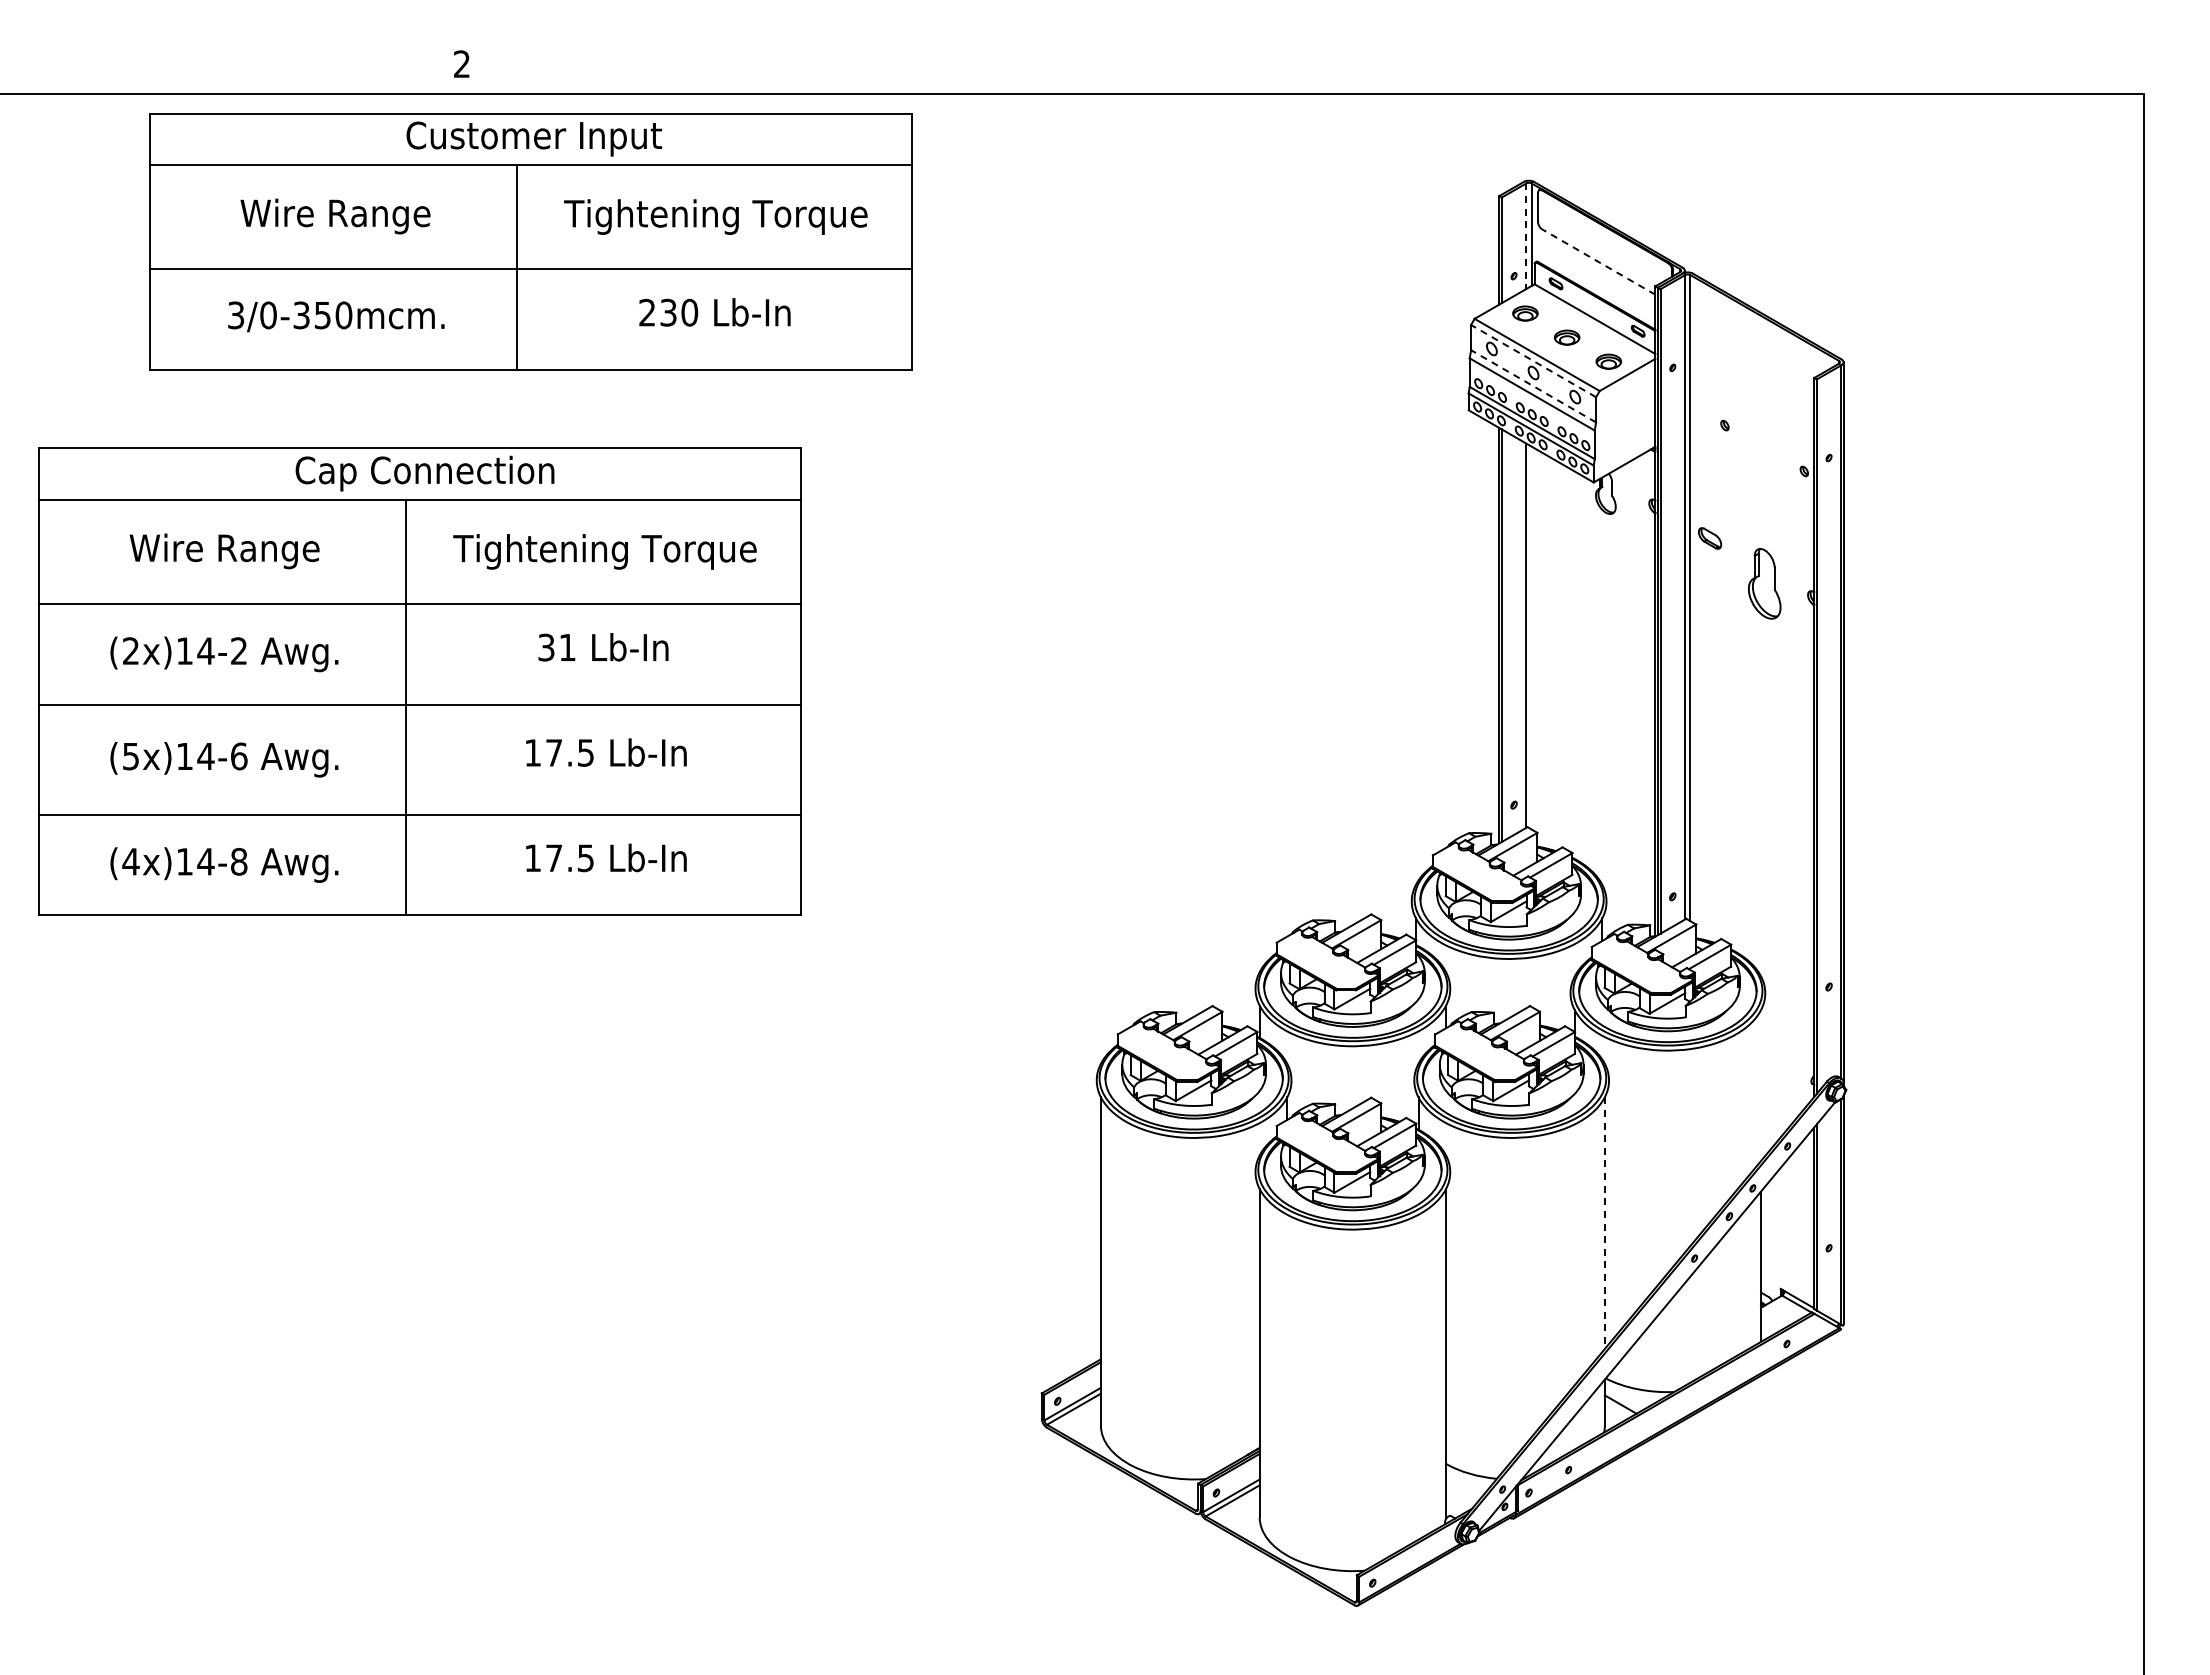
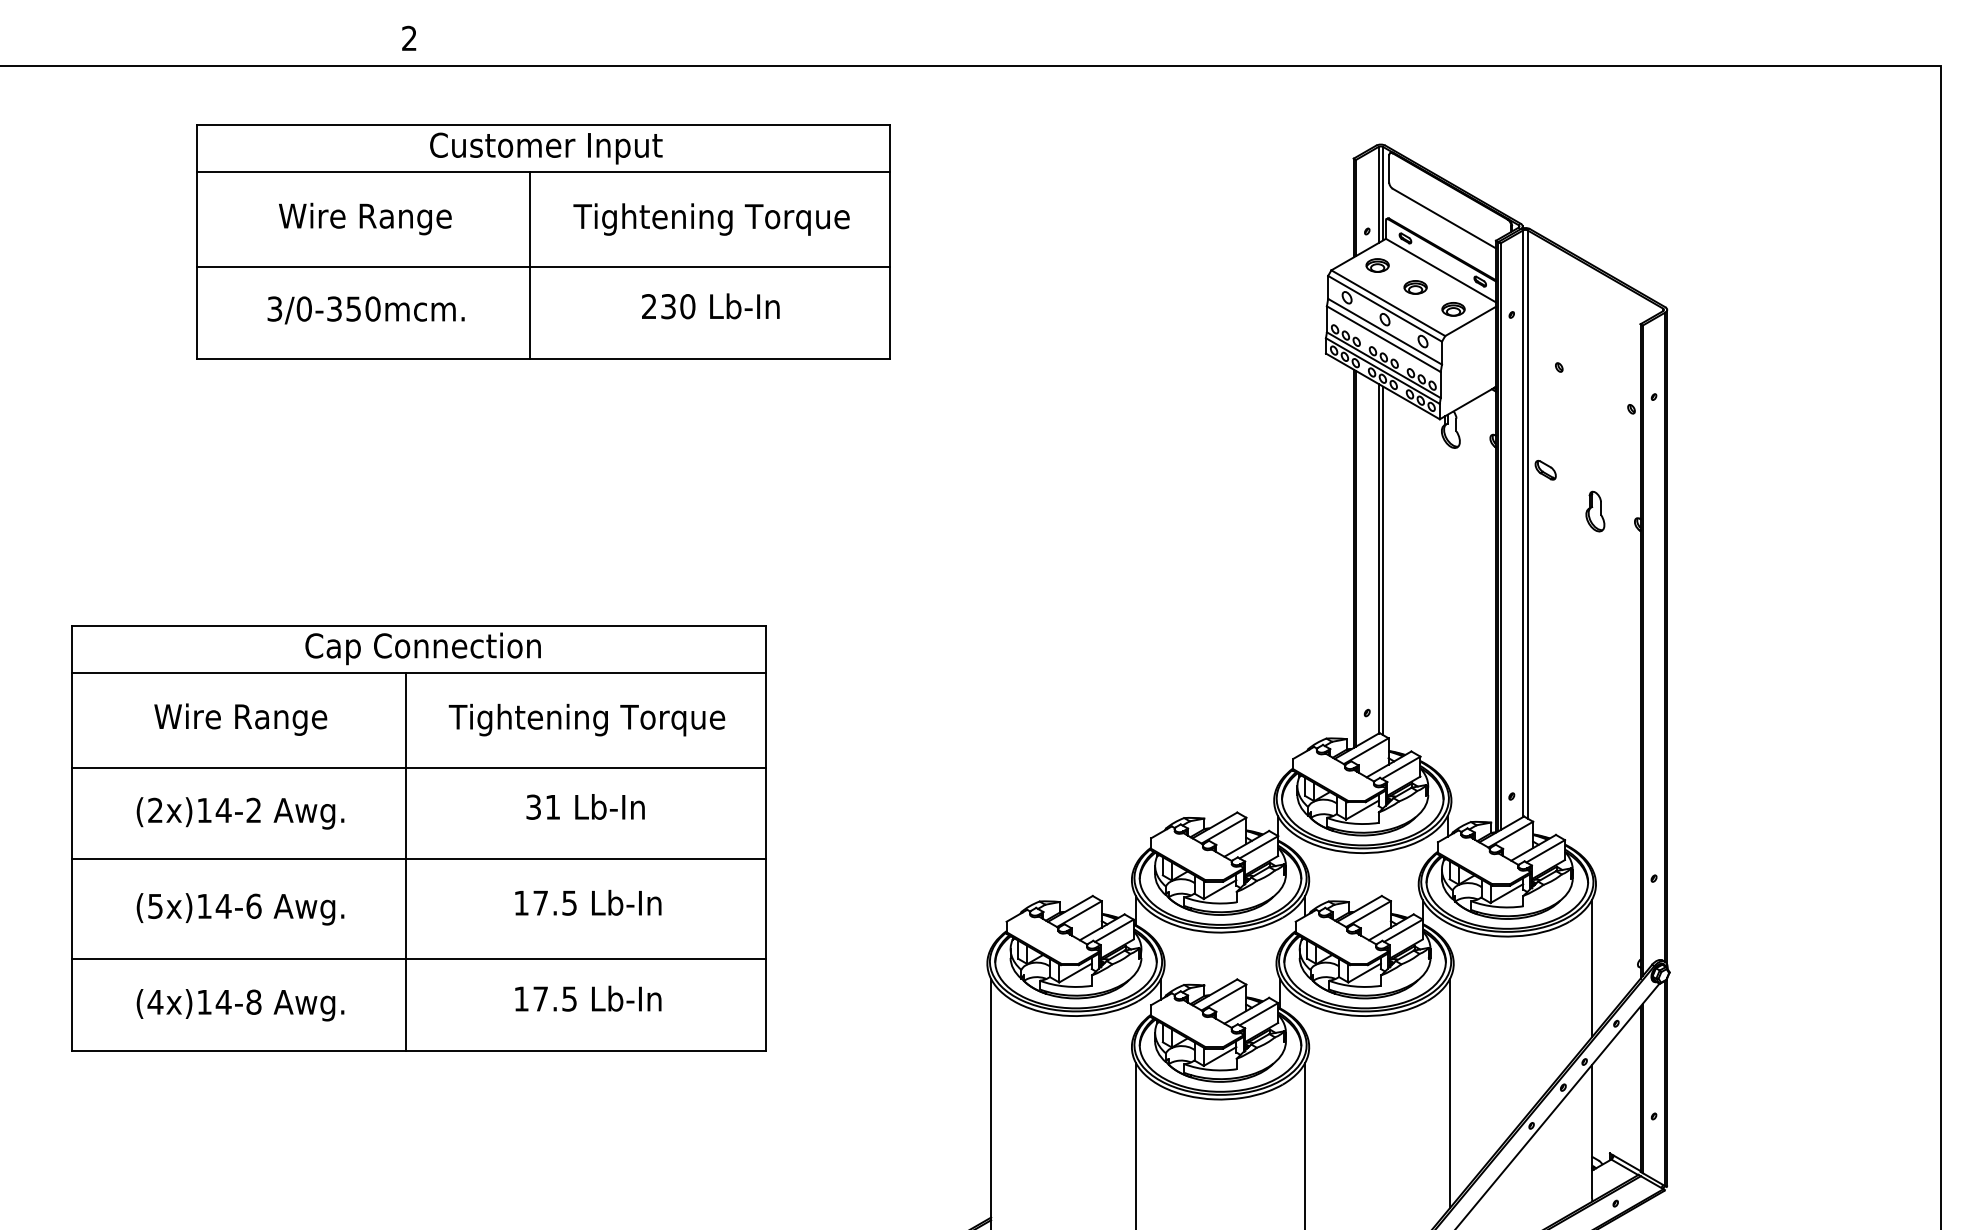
line: (1526, 236) -> (1378, 195), dashed -> solid
part: (530, 241) -> (542, 241), moved
line: (1598, 261) -> (1444, 218), dashed -> solid
line: (1533, 360) -> (1384, 308), dashed -> solid
line: (1533, 386) -> (1384, 331), dashed -> solid
part: (1764, 583) -> (1595, 511), size x0.62
line: (1531, 637) -> (1383, 560), added
part: (419, 681) -> (418, 838), moved
line: (1761, 1085) -> (1592, 968), added
line: (1604, 1223) -> (1449, 1093), dashed -> solid

